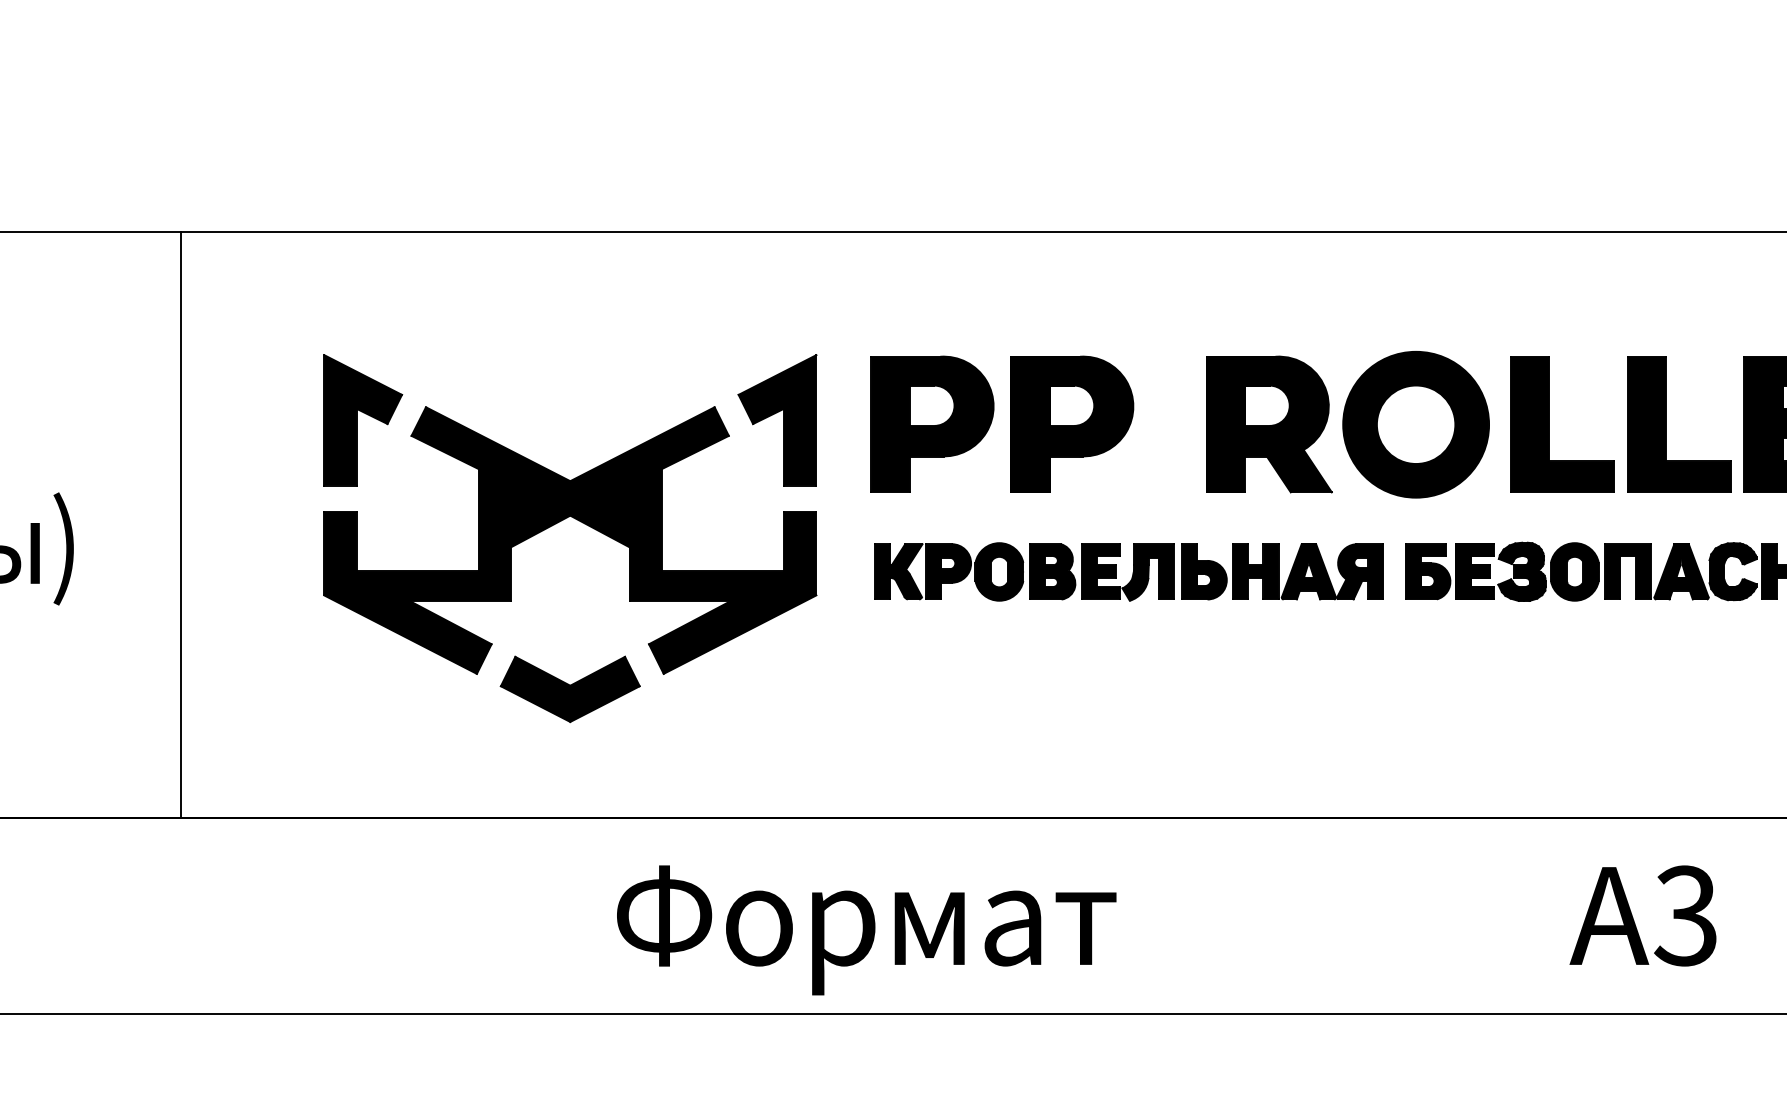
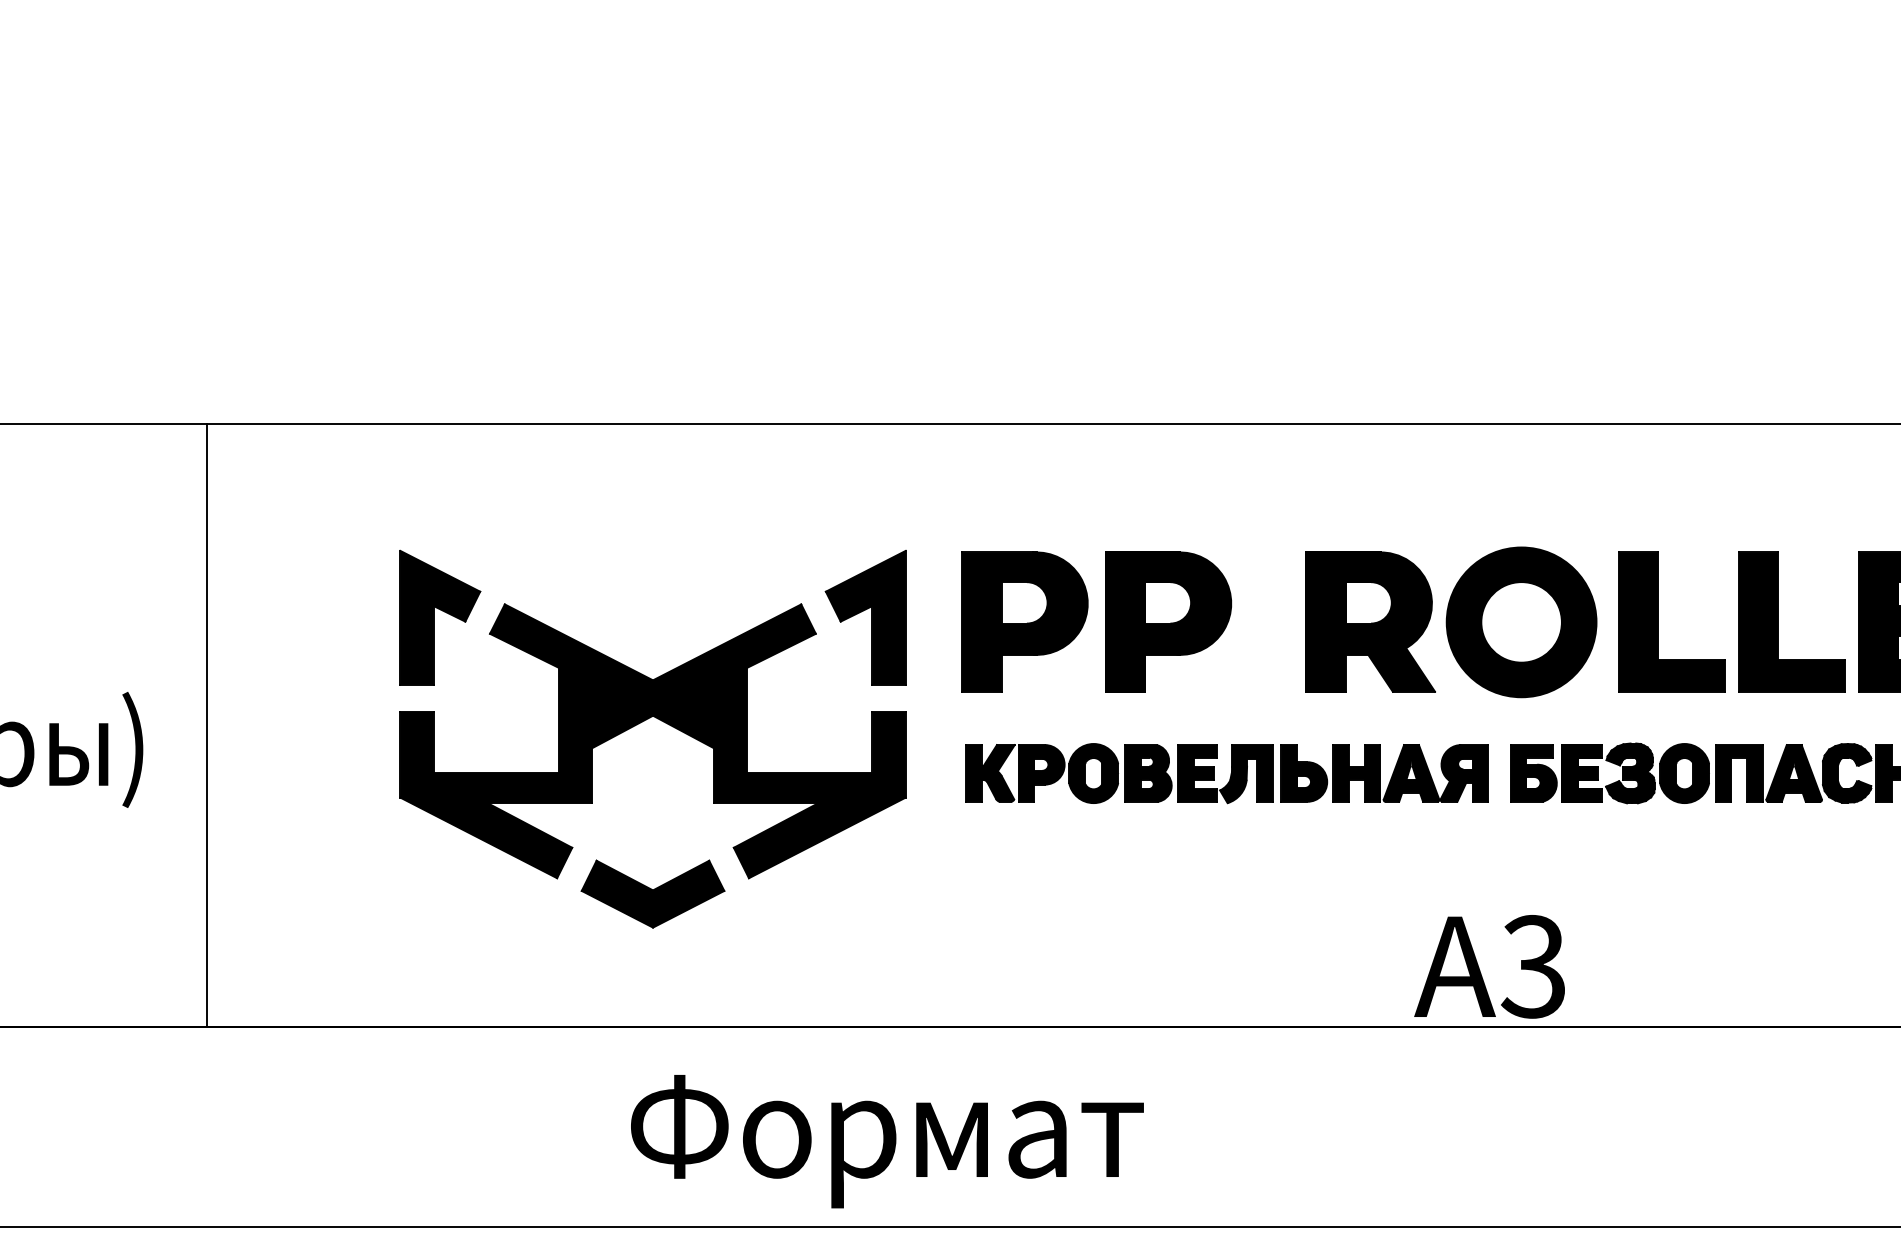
line: (181, 525) -> (207, 725), moved
text: (1642, 915) -> (1489, 966), moved
text: (866, 930) -> (887, 1141), moved

